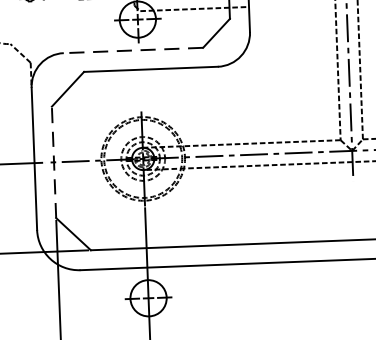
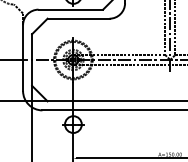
line: (132, 50) -> (70, 9), dashed -> solid
line: (54, 163) -> (32, 60), dashed -> solid

